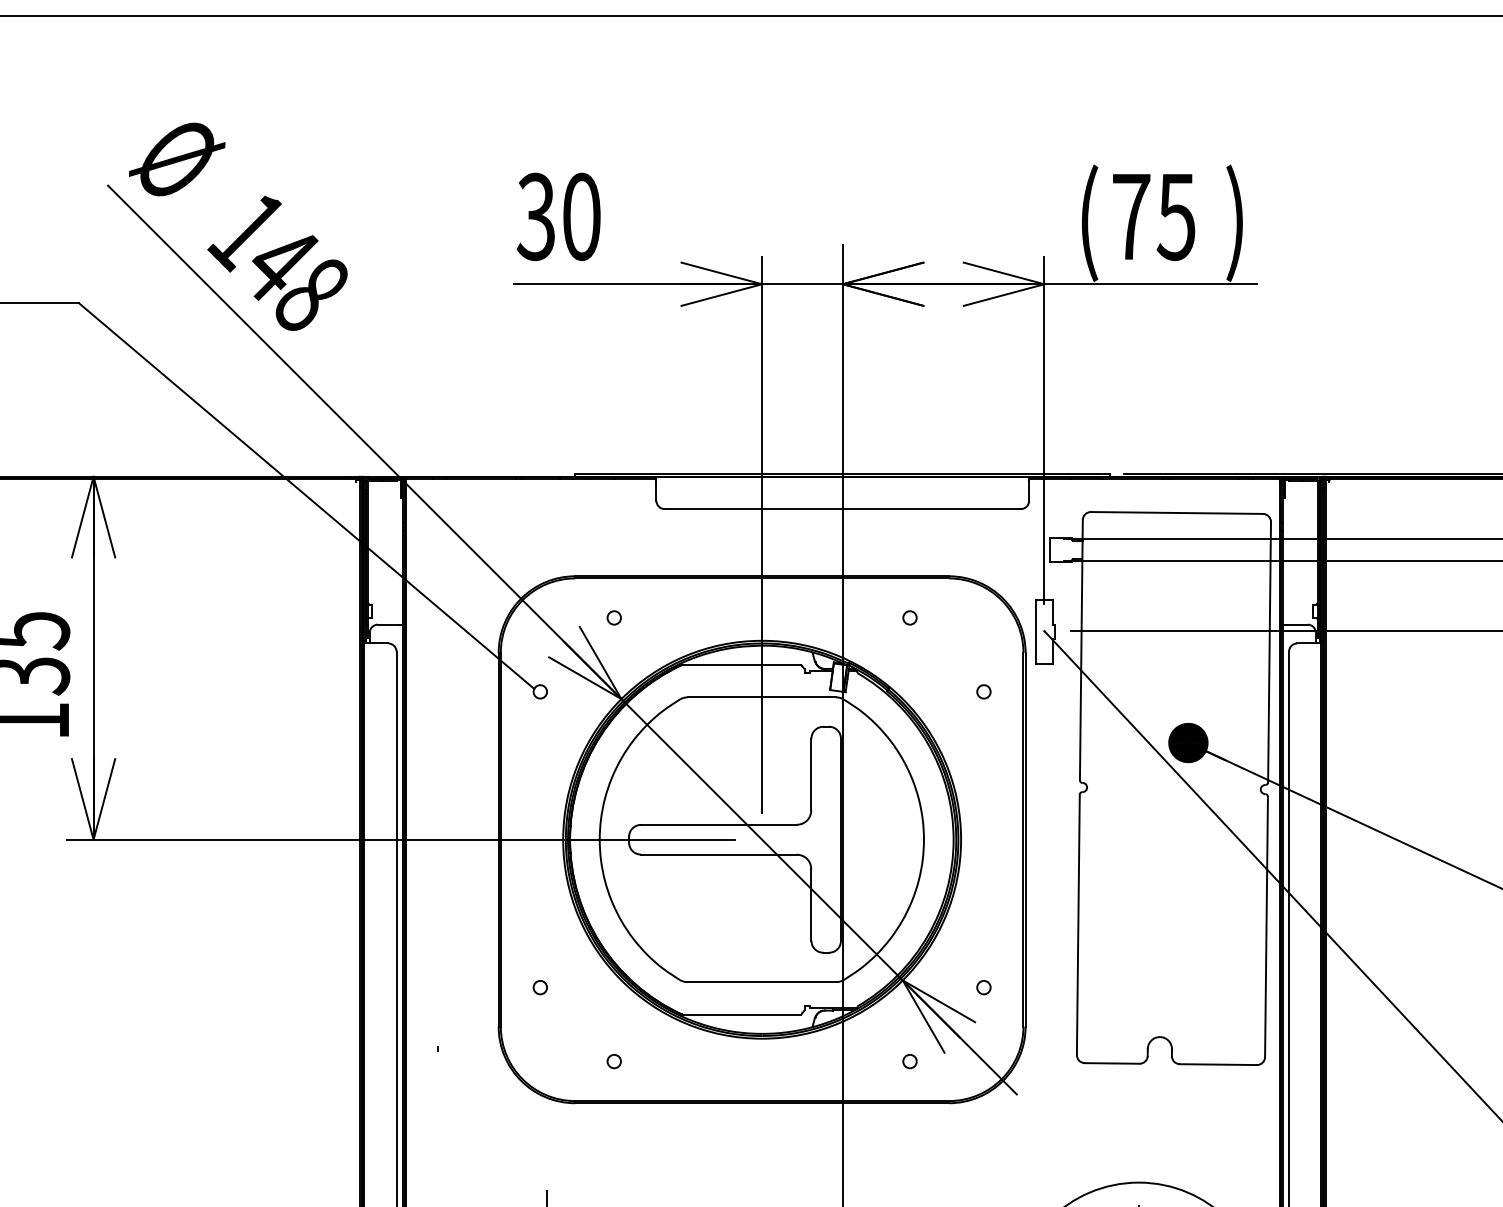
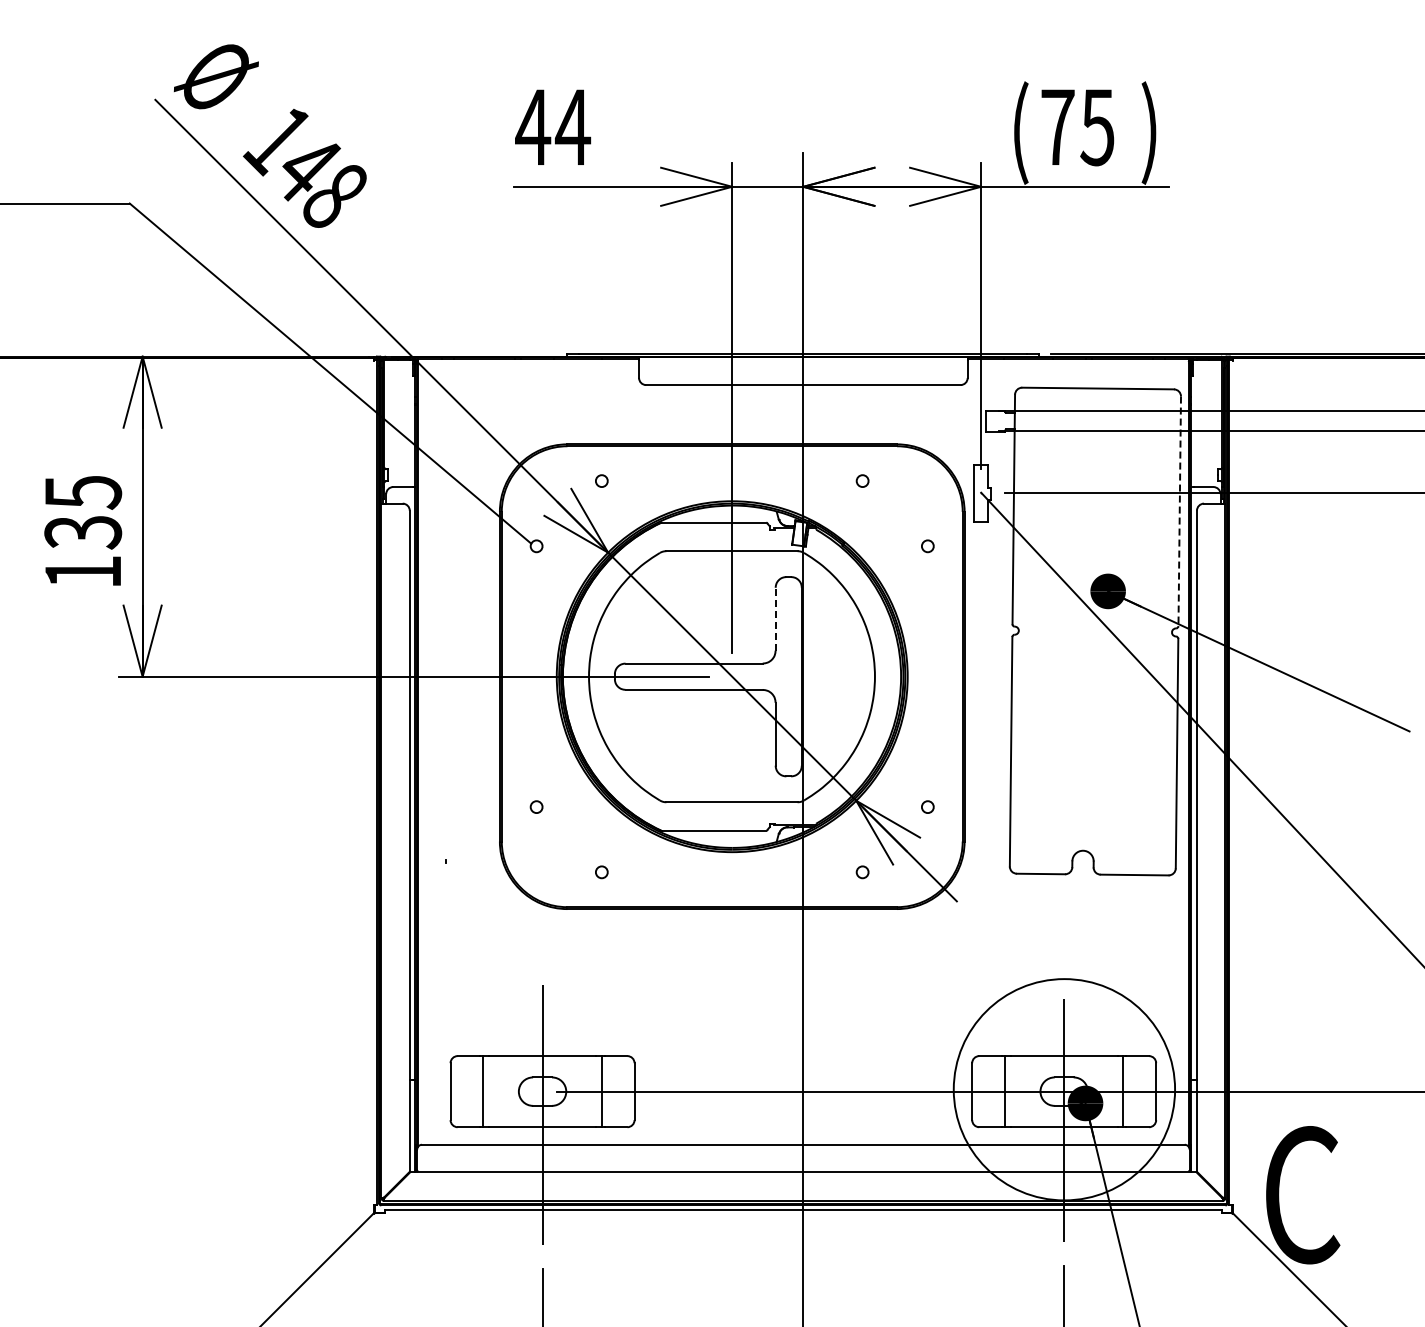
text: (559, 216) -> (553, 127), 30 -> 44
line: (1269, 652) -> (1179, 511), solid -> dashed
line: (811, 773) -> (775, 618), solid -> dashed

